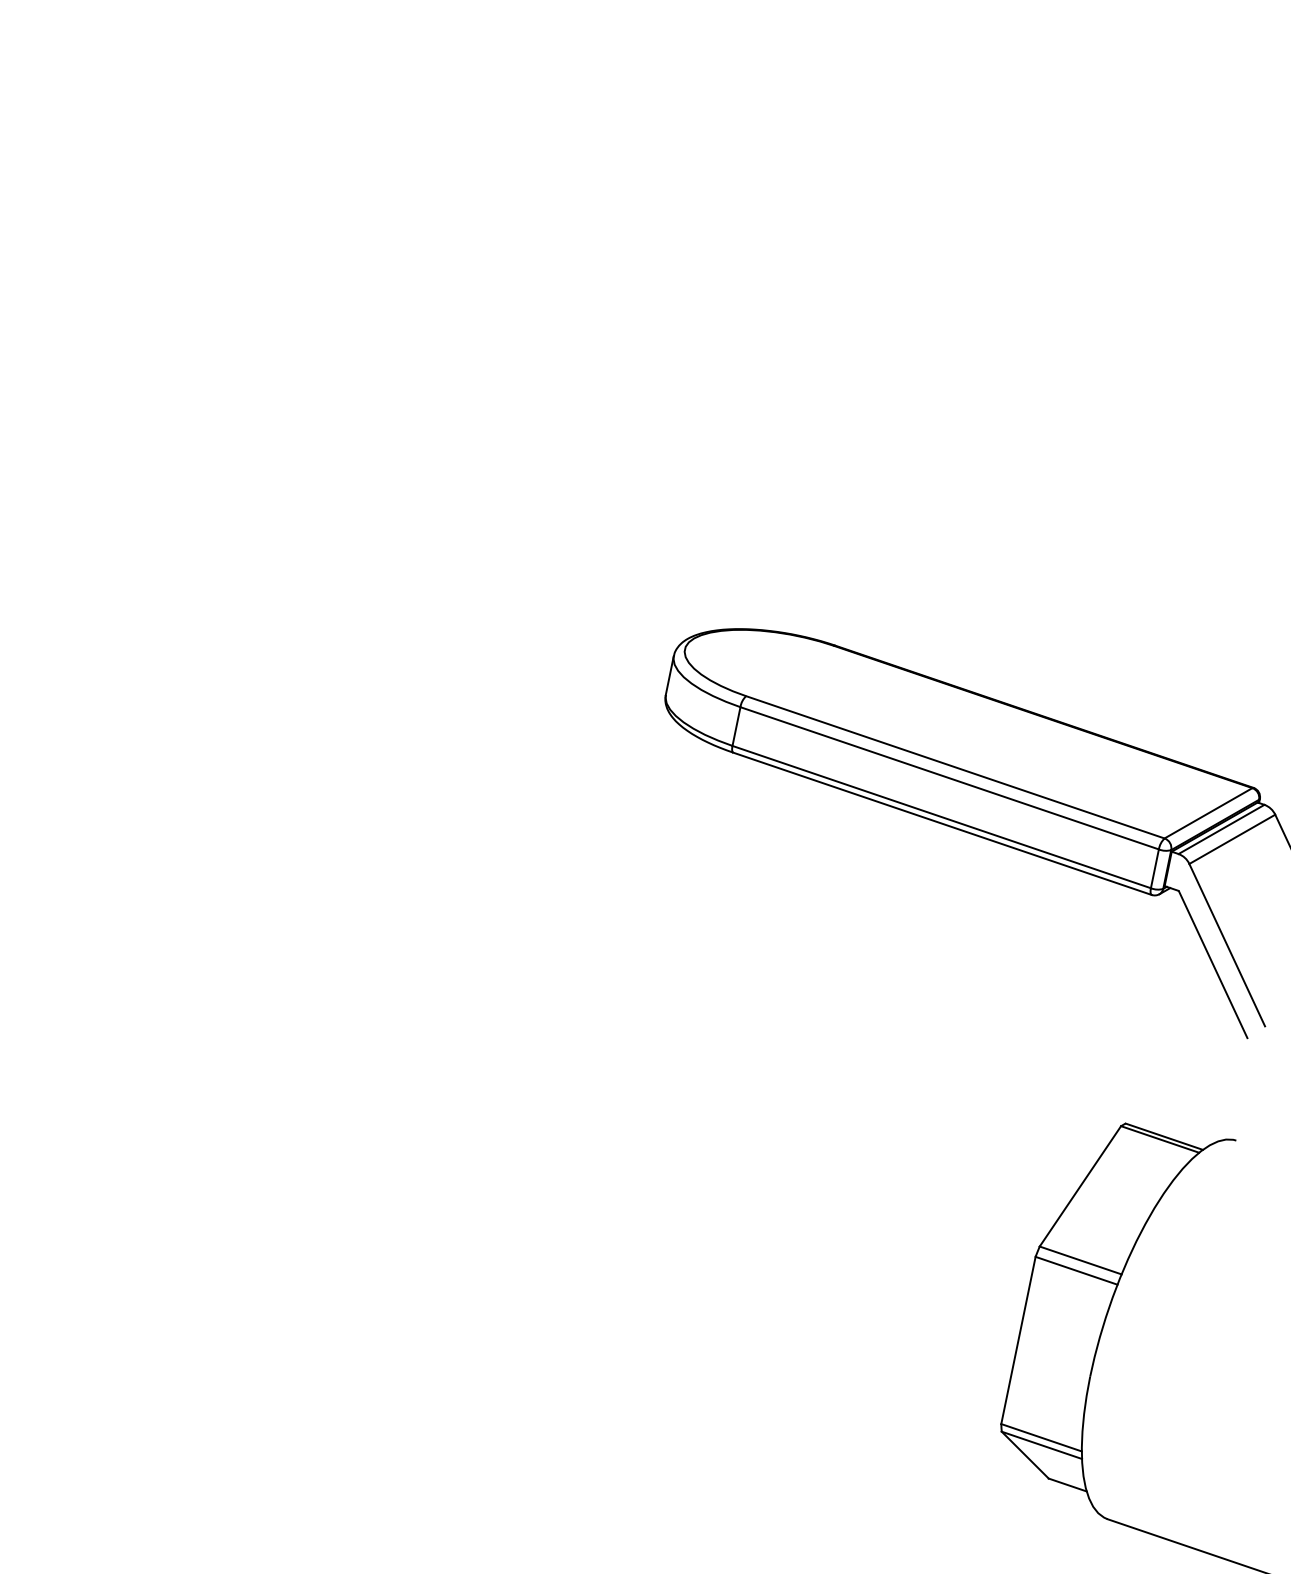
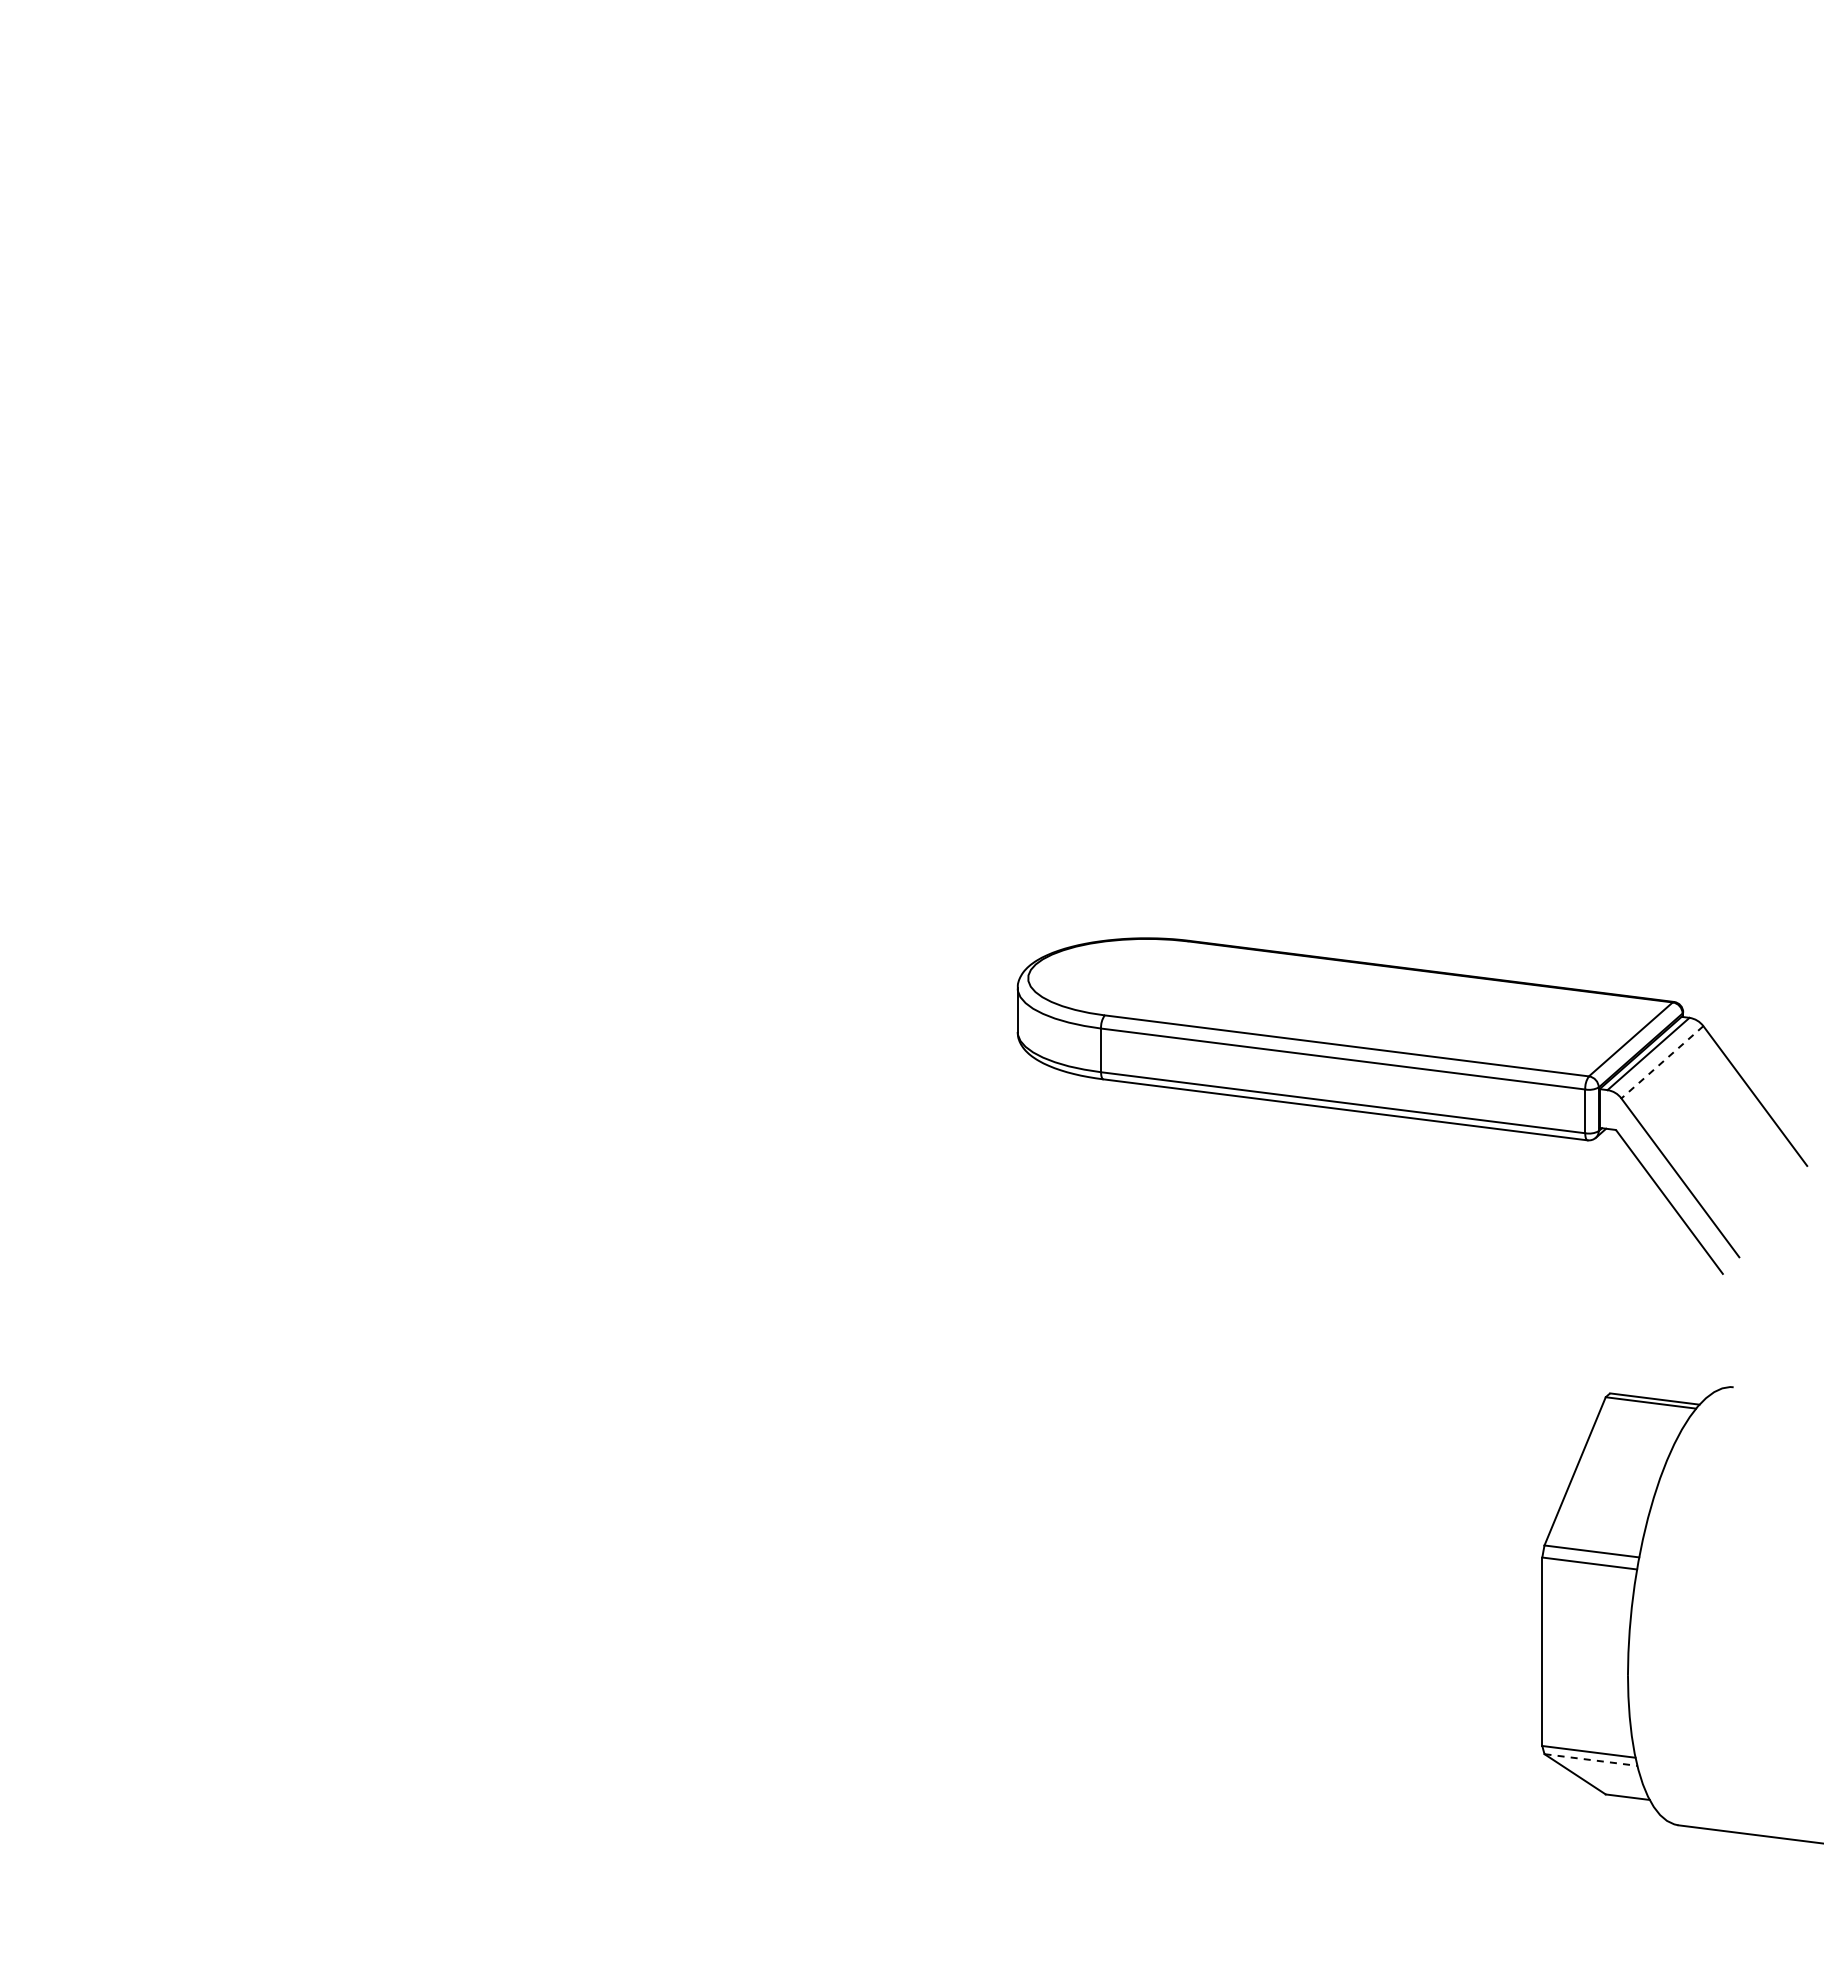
line: (1232, 839) -> (1662, 1062), solid -> dashed
line: (1041, 1445) -> (1590, 1760), solid -> dashed

